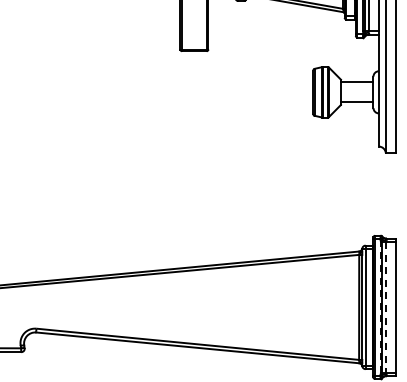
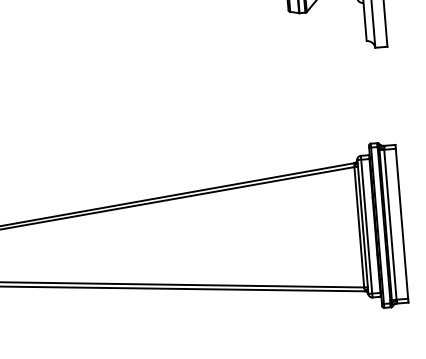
line: (380, 306) -> (383, 224), dashed -> solid
line: (386, 307) -> (390, 224), dashed -> solid

